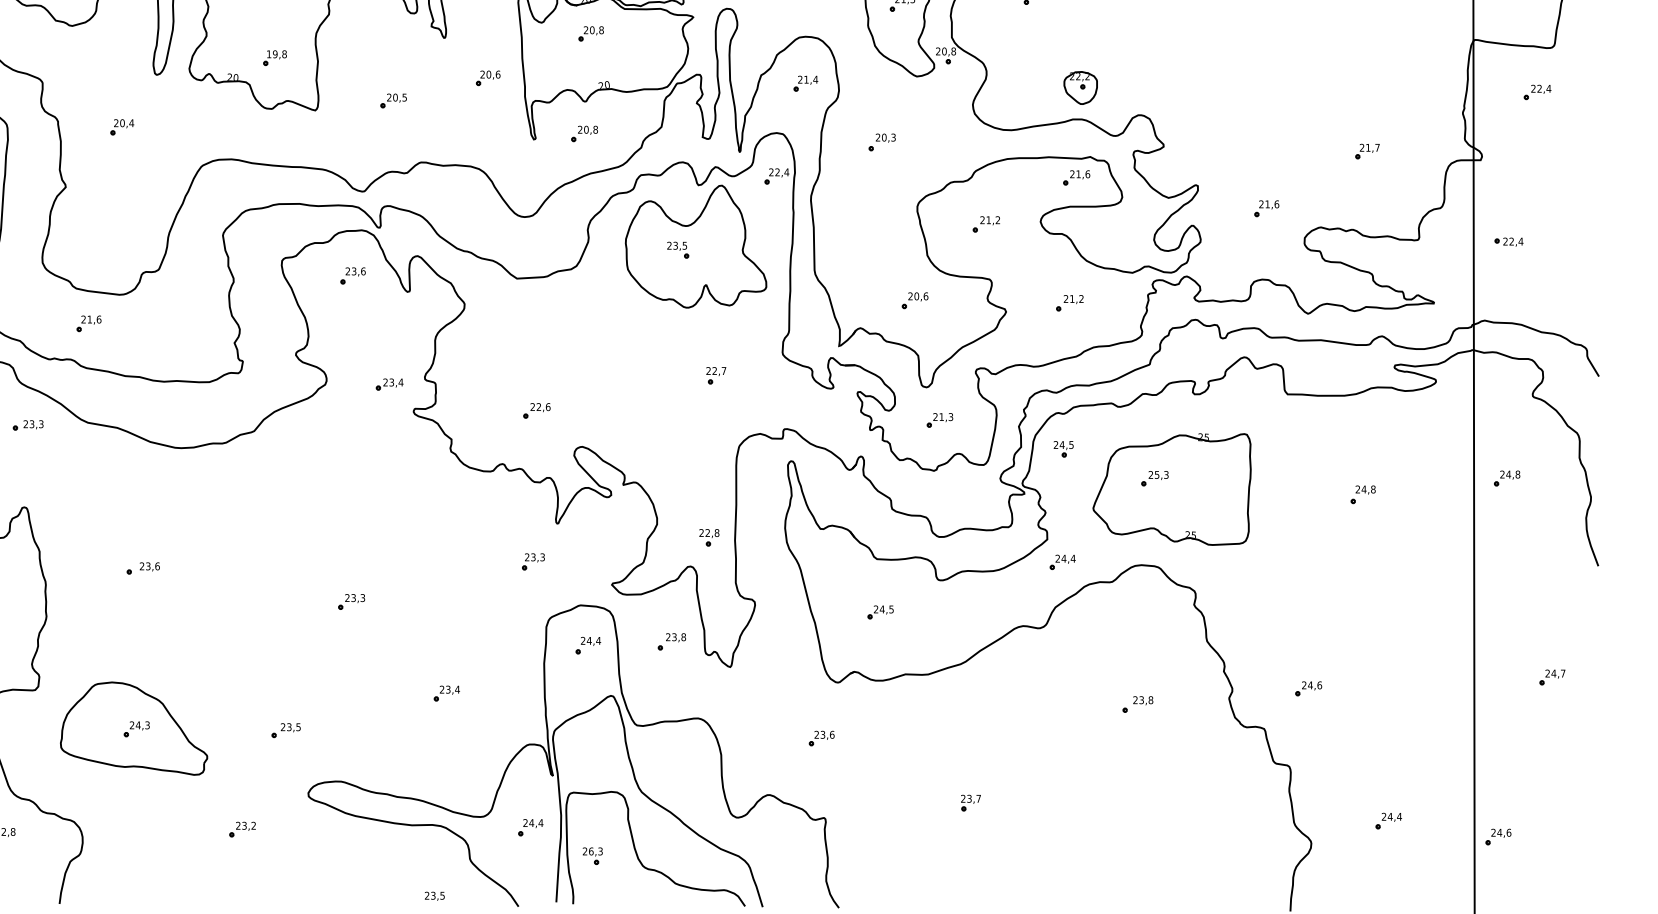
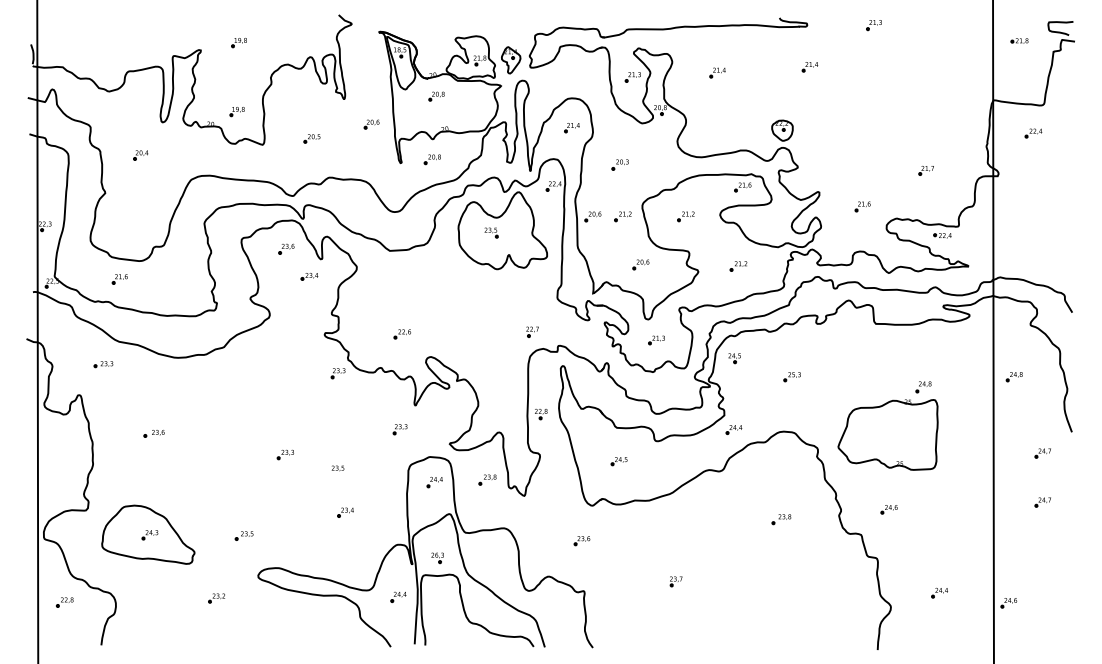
part: (1080, 87) -> (782, 130), moved
part: (838, 224) -> (592, 216), added
part: (885, 224) -> (622, 216), added
part: (1508, 241) -> (942, 235), moved
part: (716, 374) -> (532, 331), moved
part: (389, 384) -> (309, 276), moved
part: (28, 425) -> (103, 364), moved
part: (433, 472) -> (337, 373), added
part: (1171, 488) -> (887, 434), moved
part: (709, 537) -> (541, 414), moved
part: (1551, 599) -> (1042, 453), added
part: (592, 856) -> (437, 558), moved
text: (433, 896) -> (337, 468), moved

